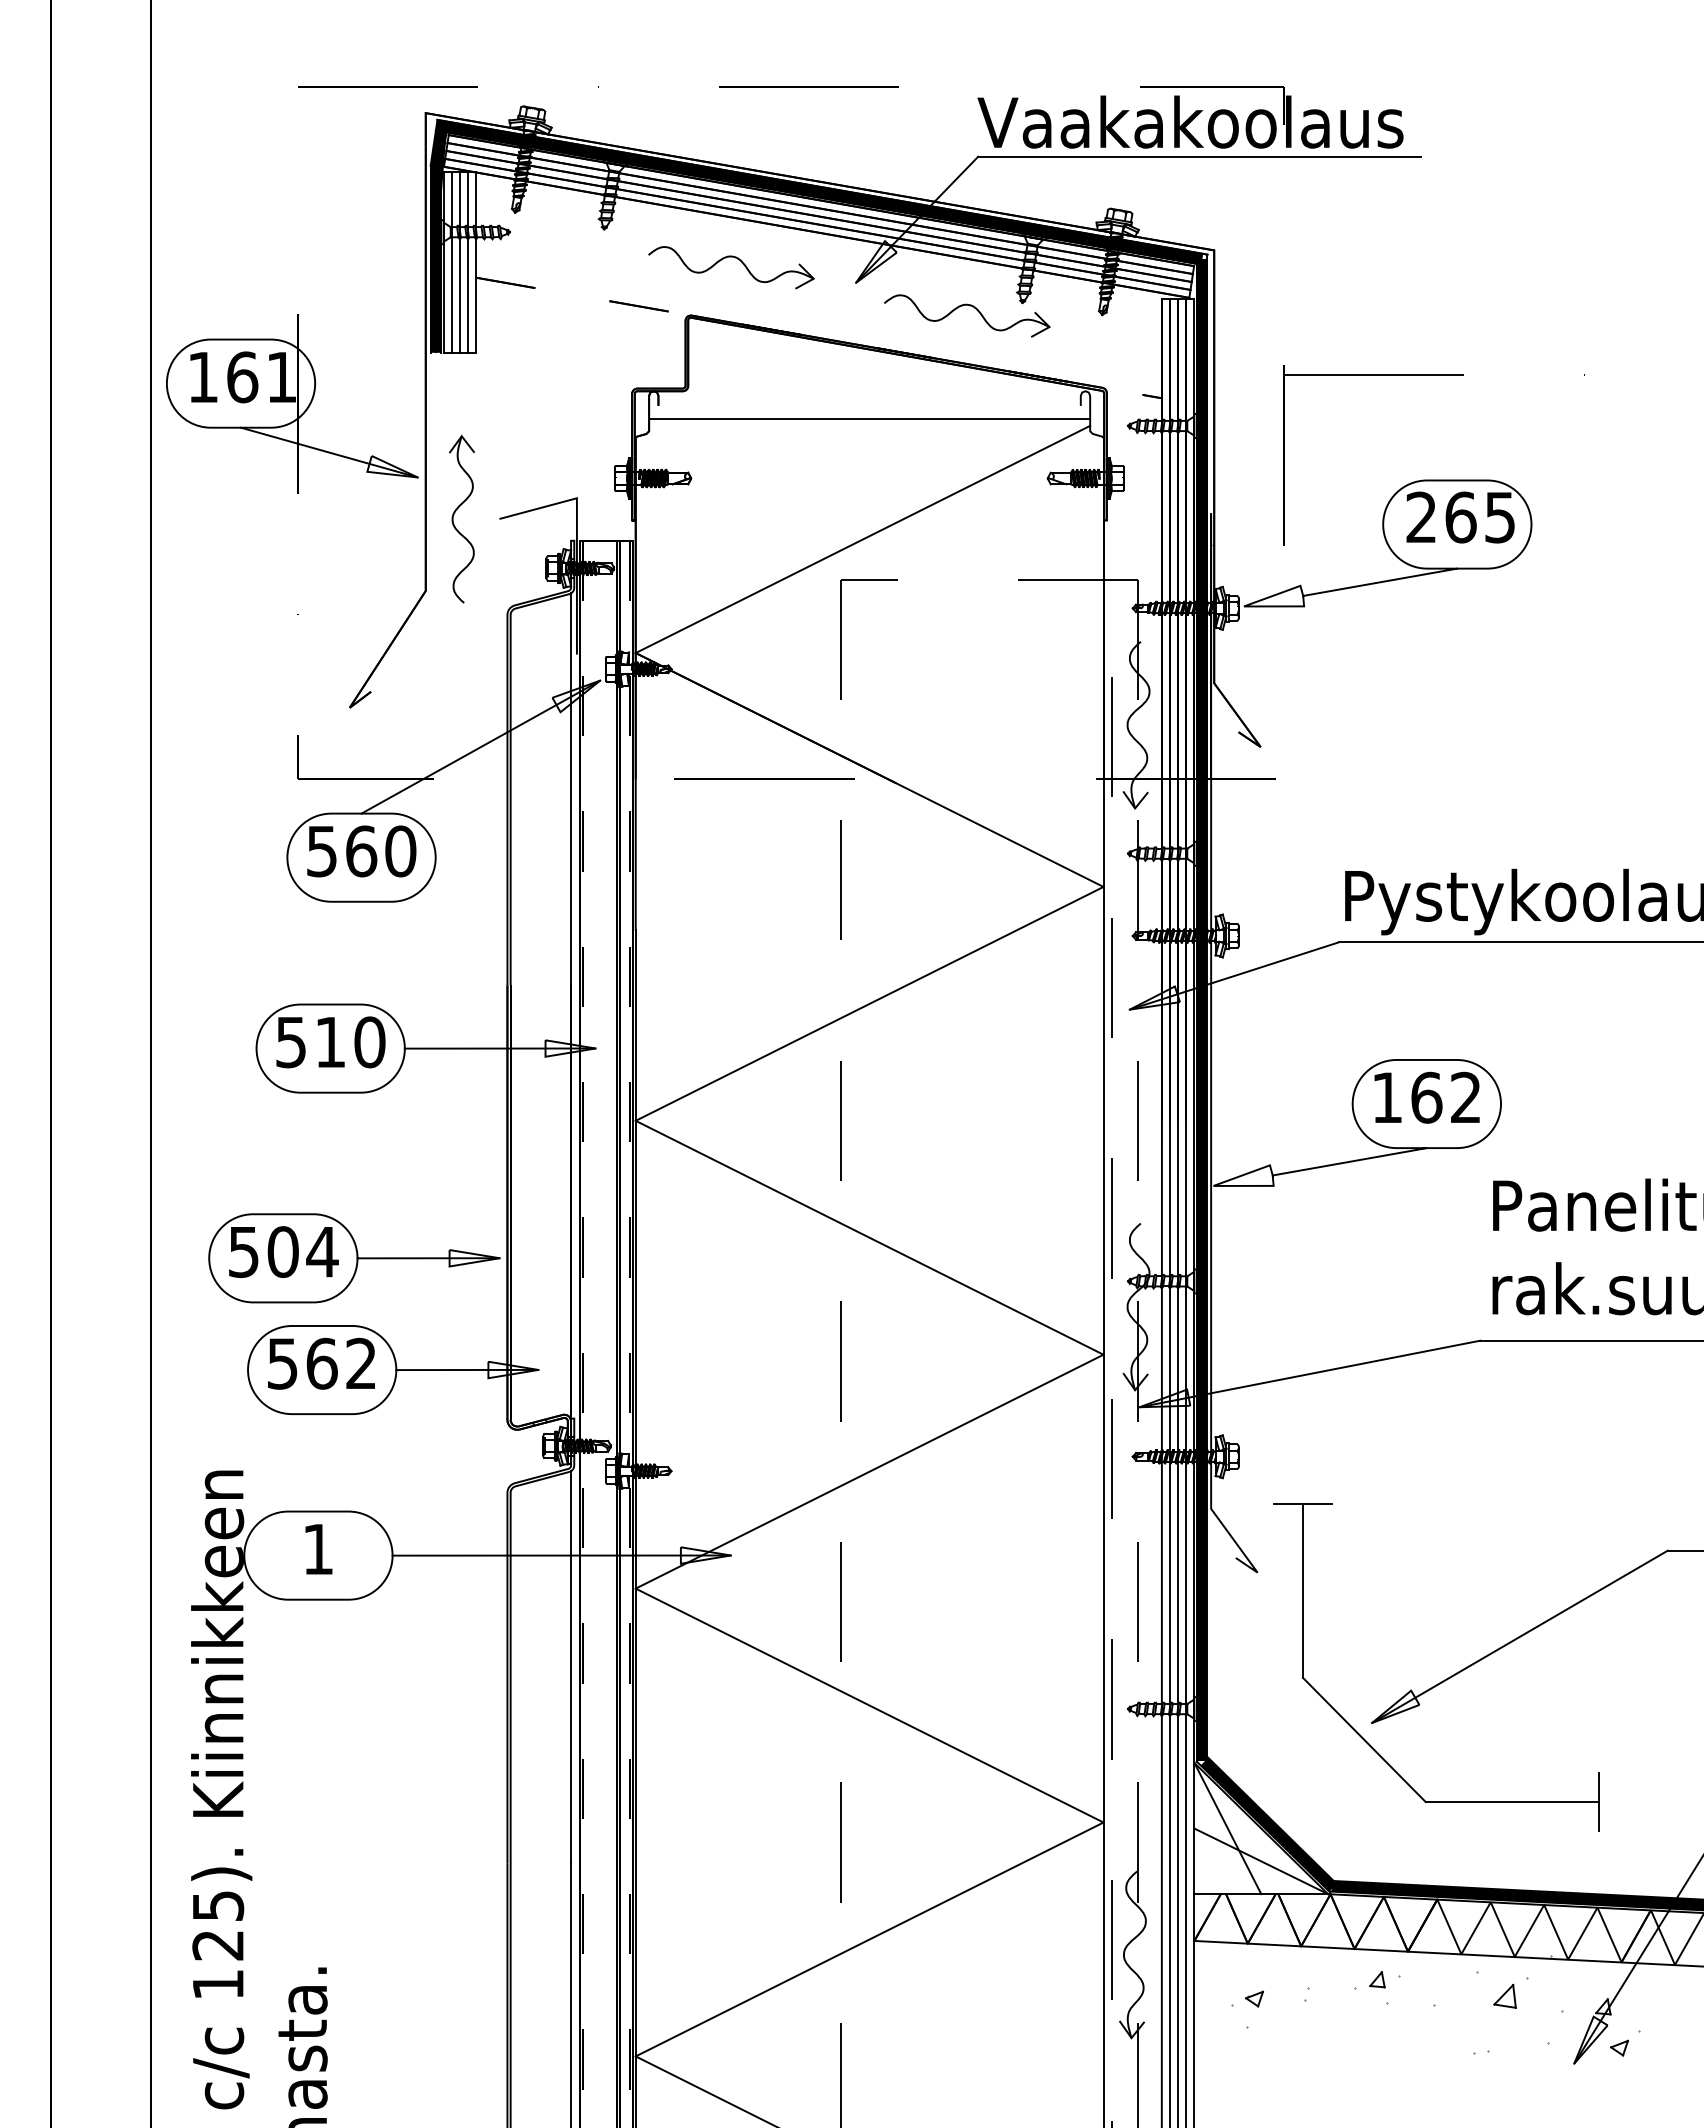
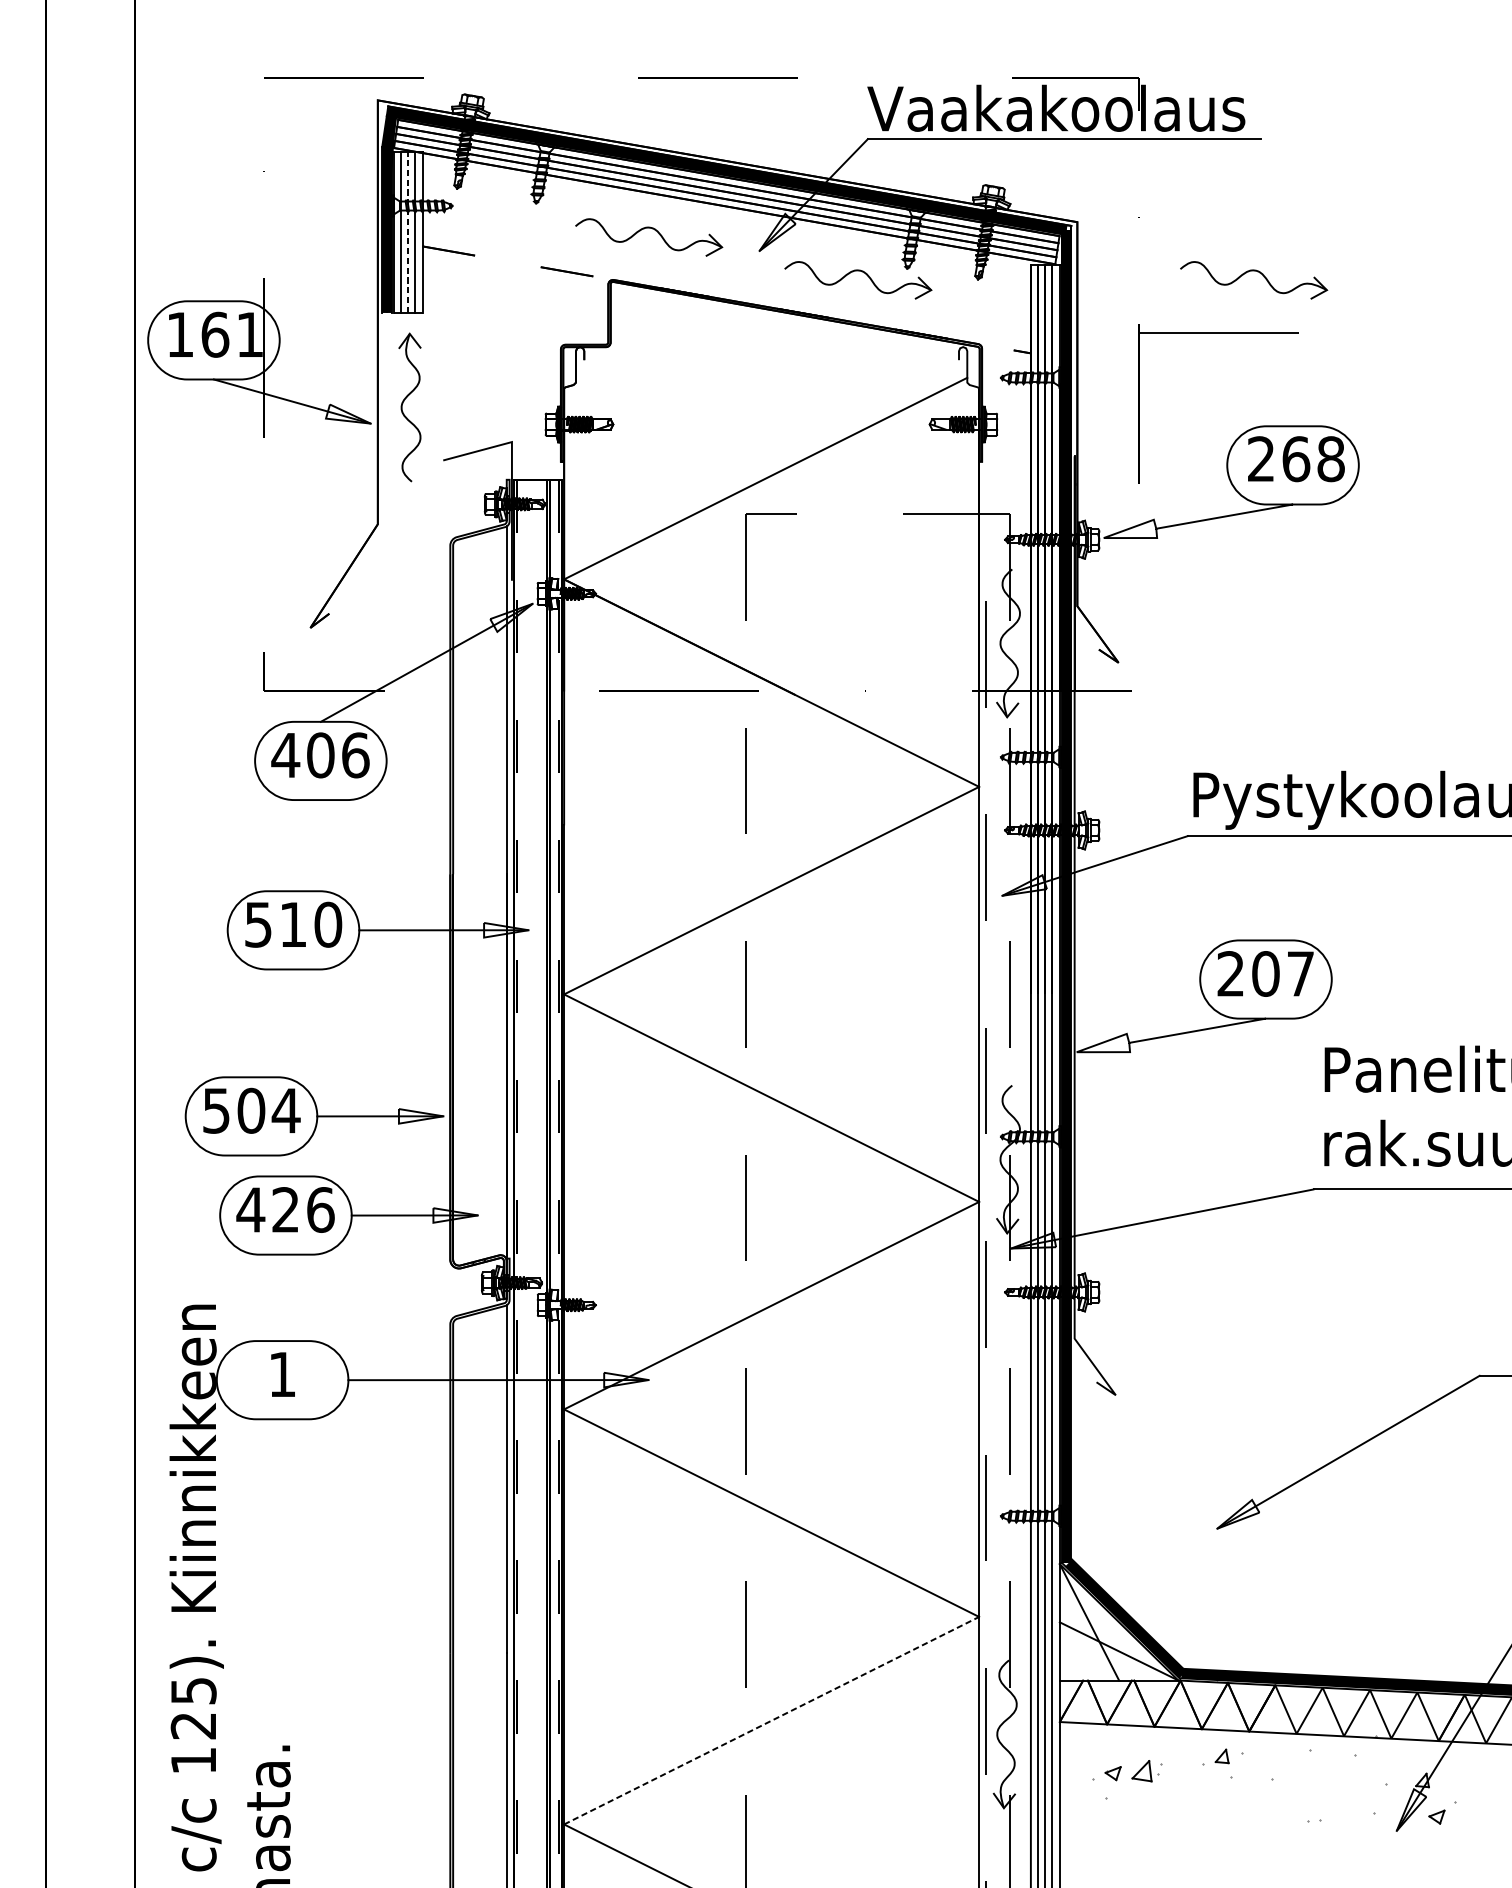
line: (460, 261) -> (408, 232), solid -> dashed
part: (1418, 307) -> (1258, 272), added
line: (869, 419) -> (771, 372), removed
text: (1500, 517) -> (1331, 459), 265 -> 268
part: (453, 519) -> (402, 407), moved
text: (360, 851) -> (319, 755), 560 -> 406
text: (1426, 1097) -> (1265, 973), 162 -> 207
text: (321, 1363) -> (285, 1209), 562 -> 426
part: (1364, 1738) -> (1210, 1542), removed
line: (869, 1939) -> (771, 1720), solid -> dashed
part: (1504, 1995) -> (1141, 1770), moved

